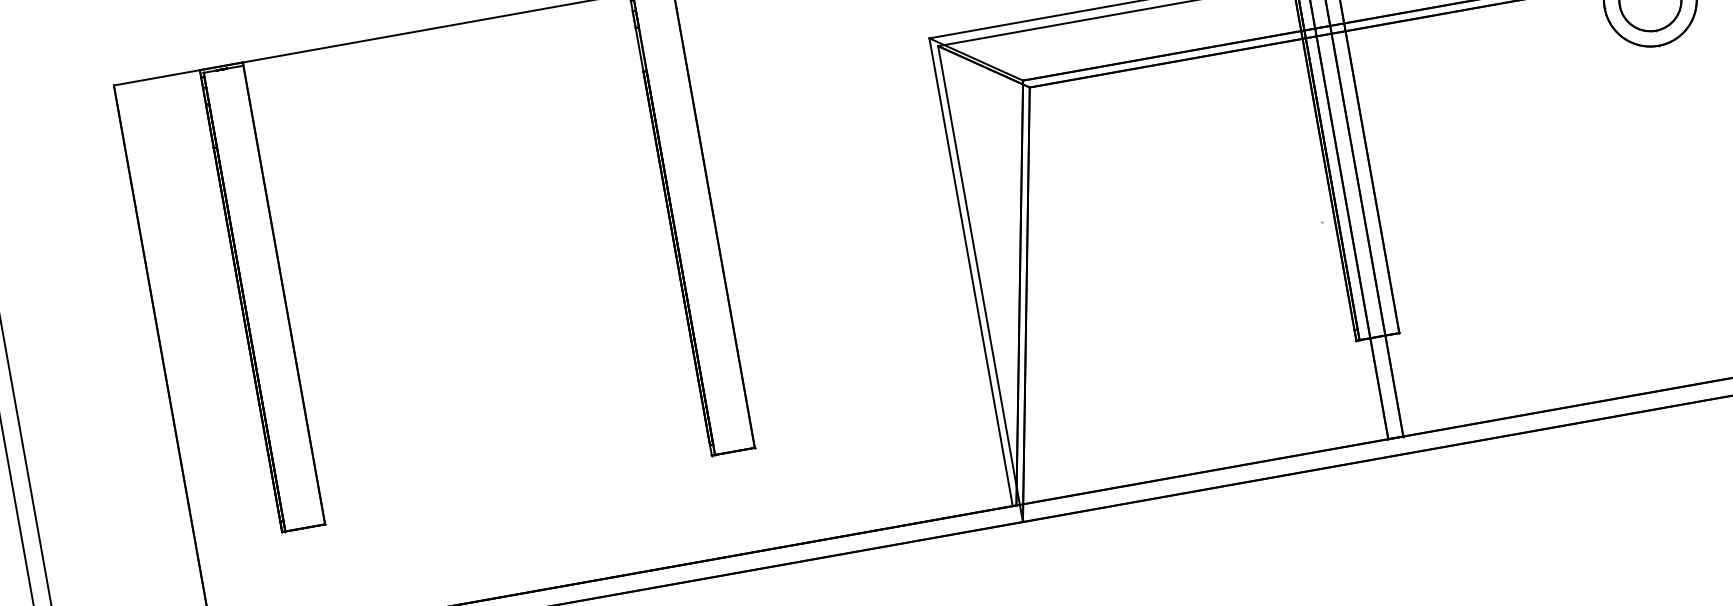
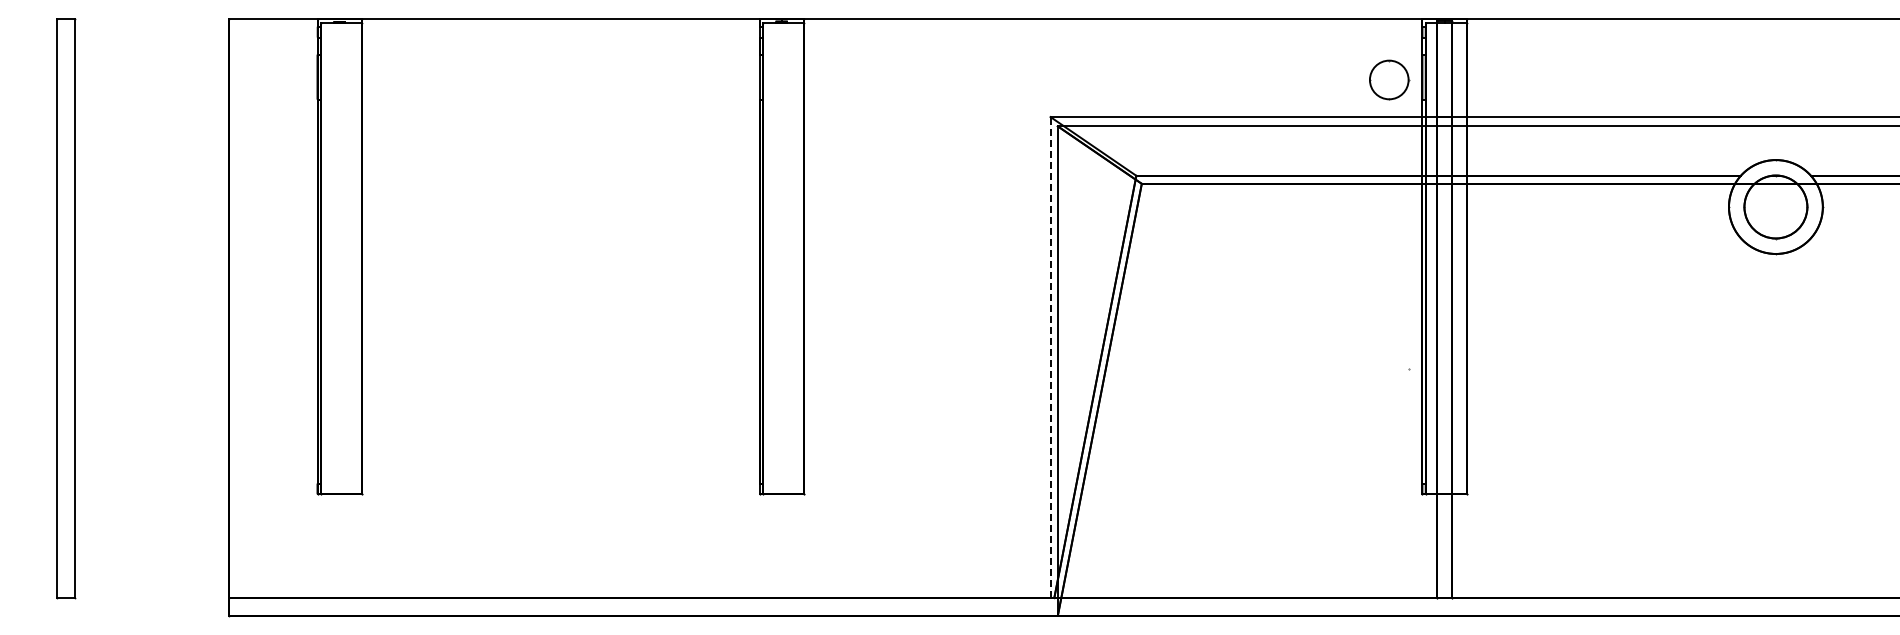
line: (971, 272) -> (1050, 357), solid -> dashed

